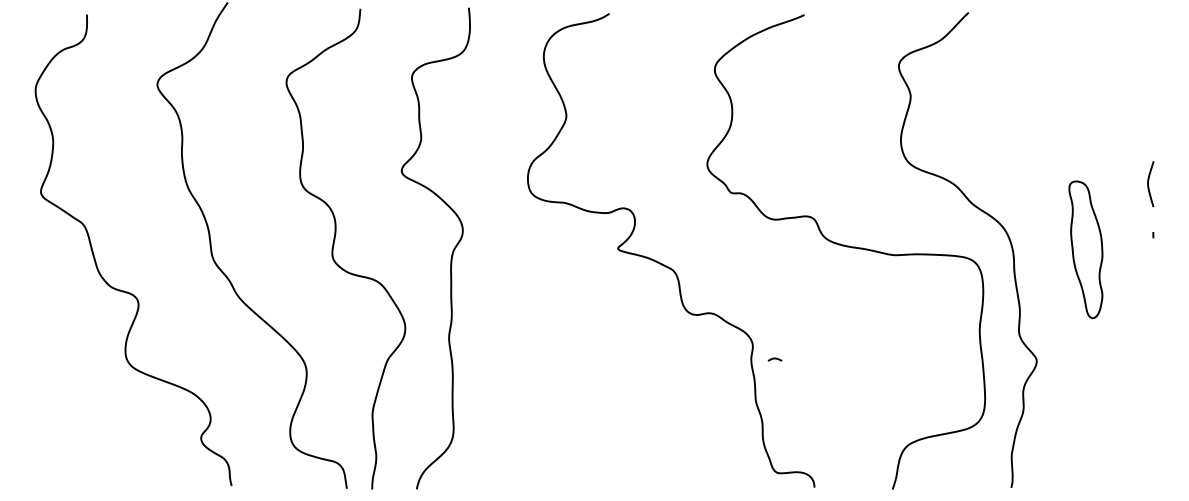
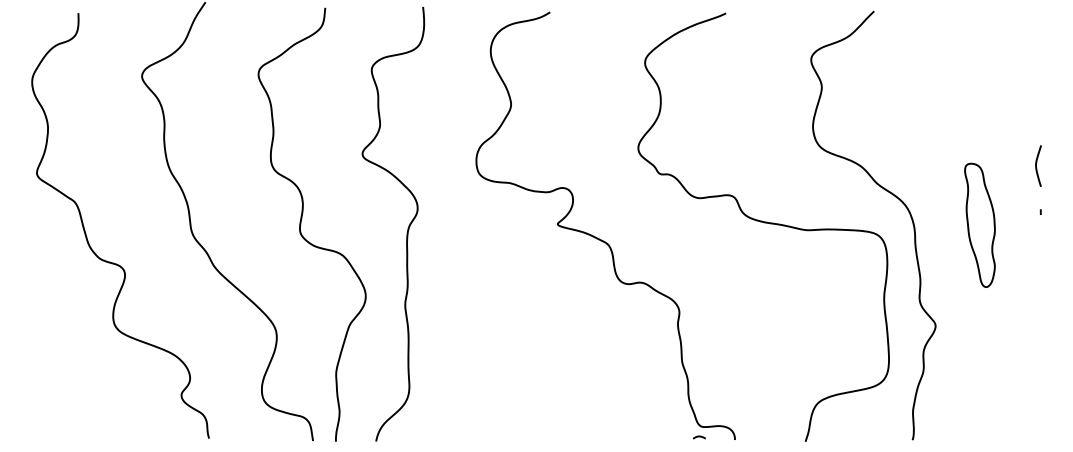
curve: (775, 359) -> (699, 437), moved

